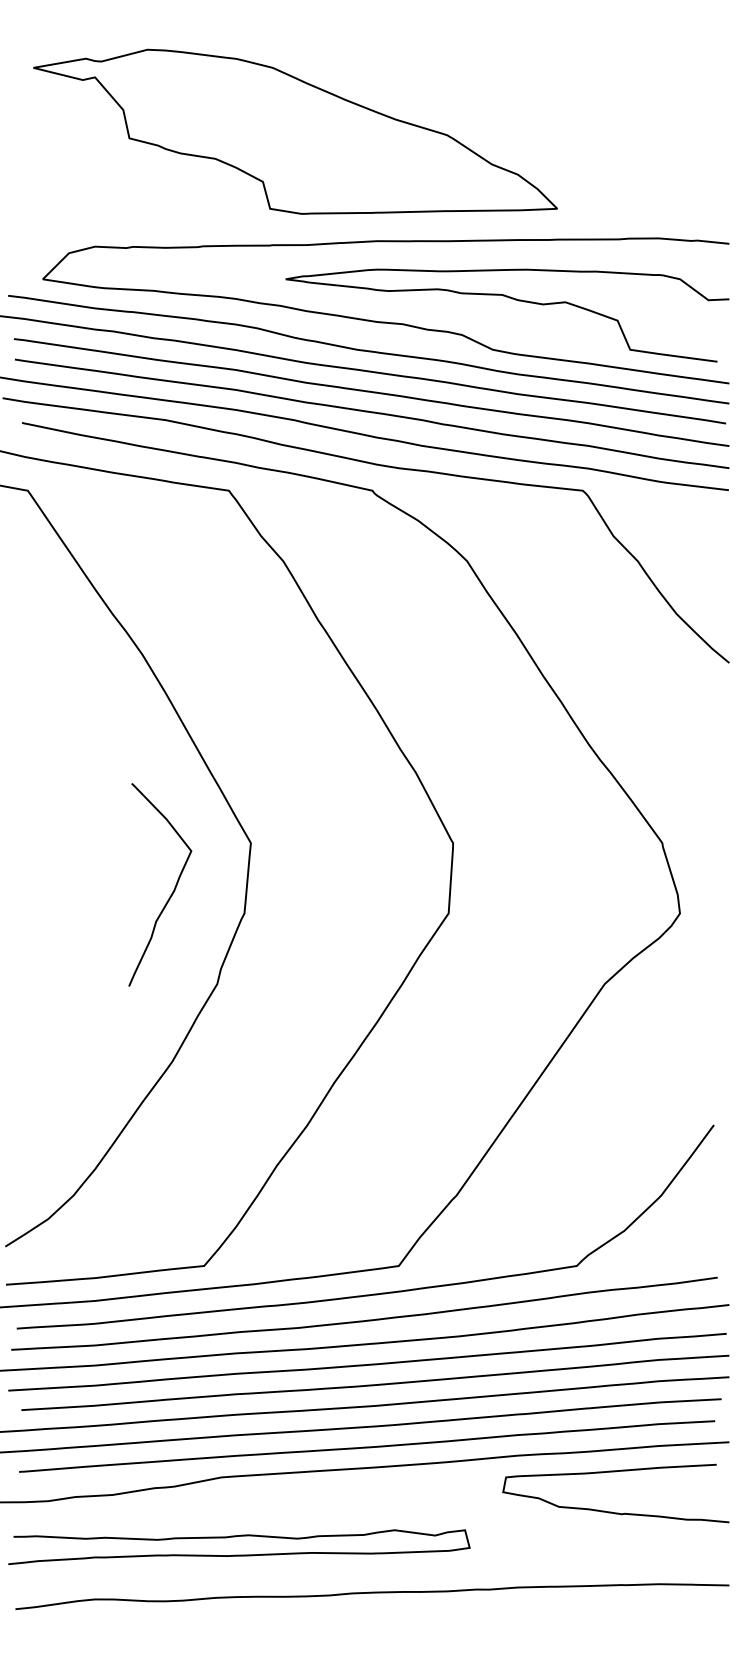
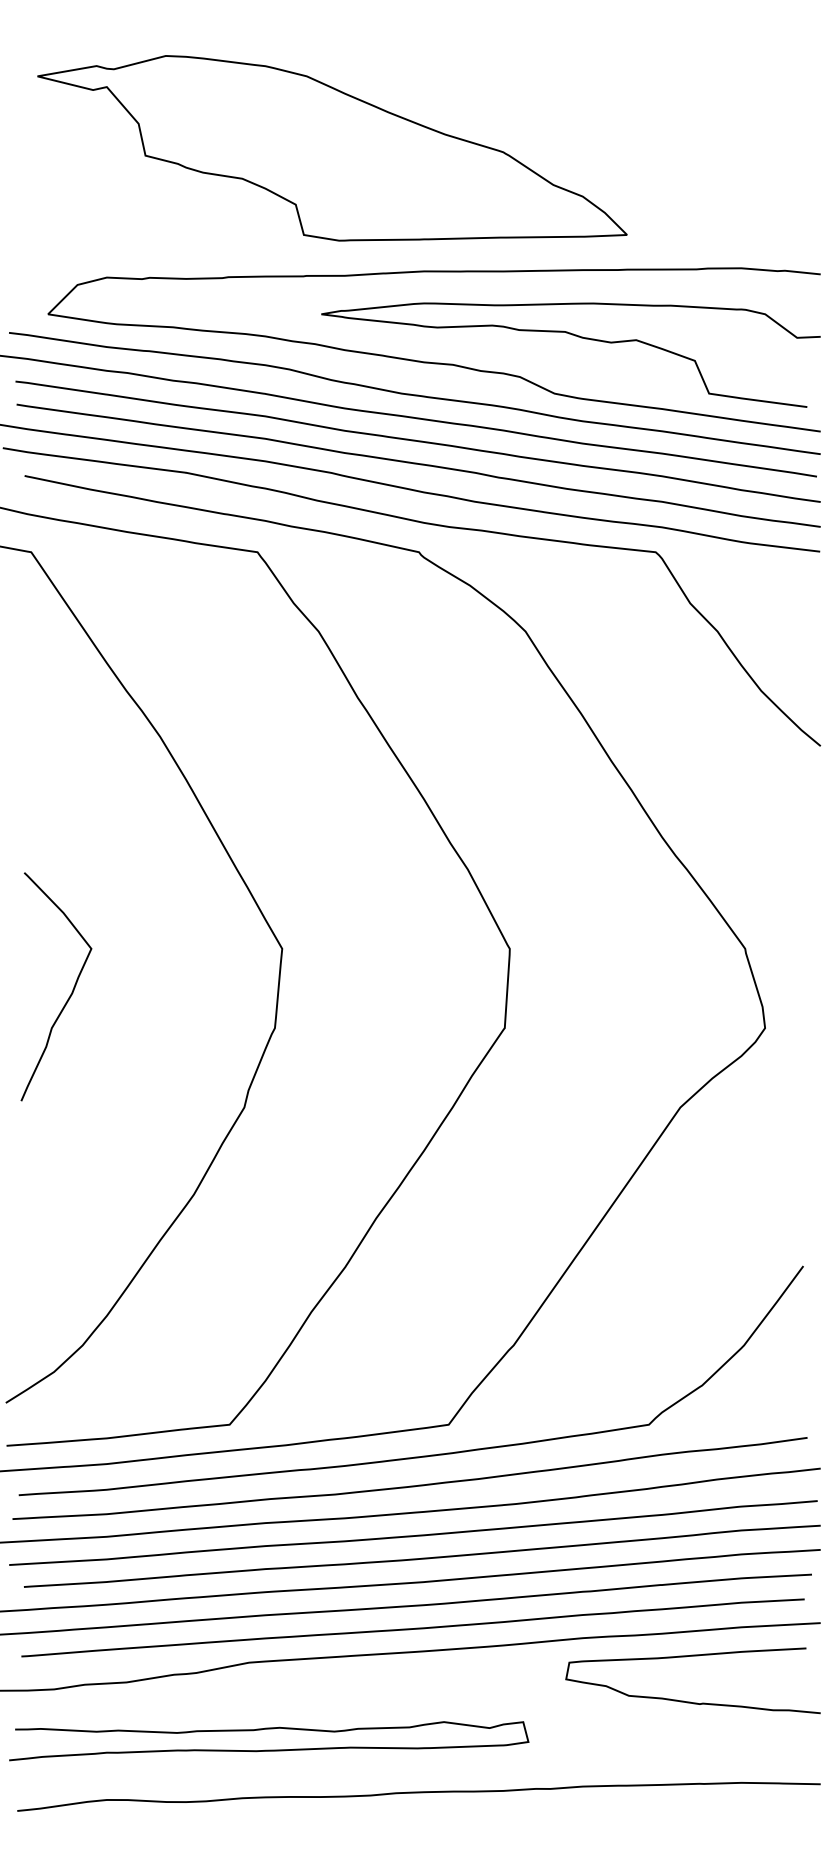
curve: (172, 891) -> (70, 994), moved

